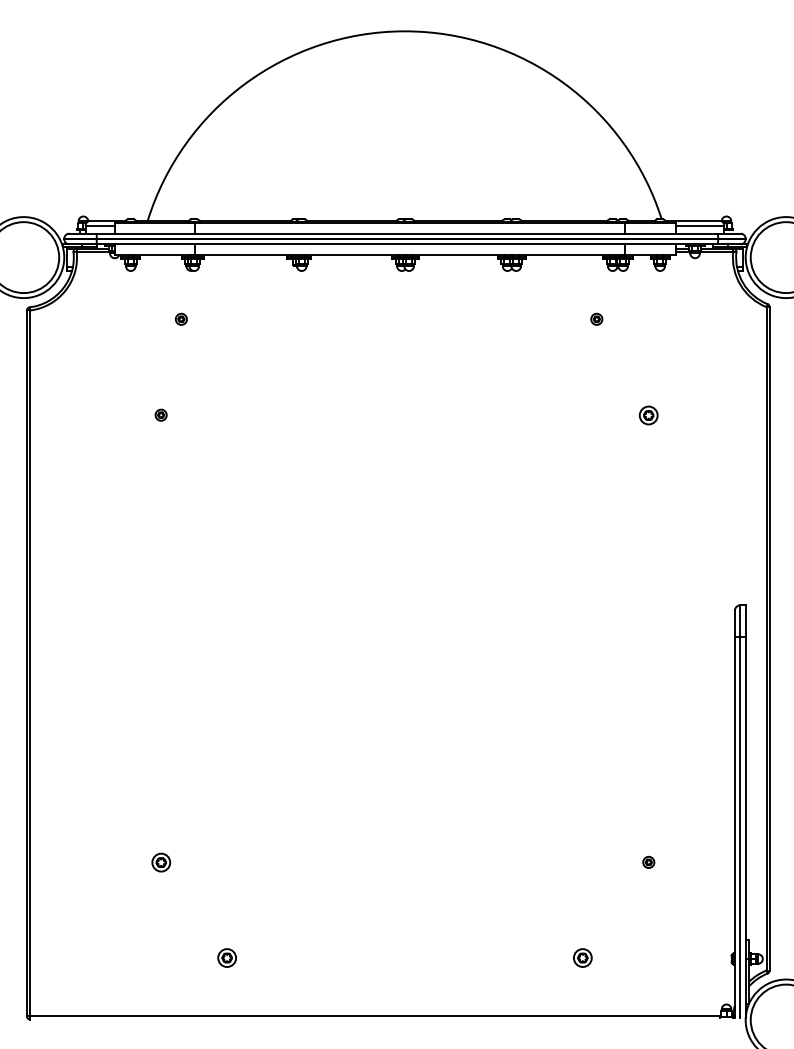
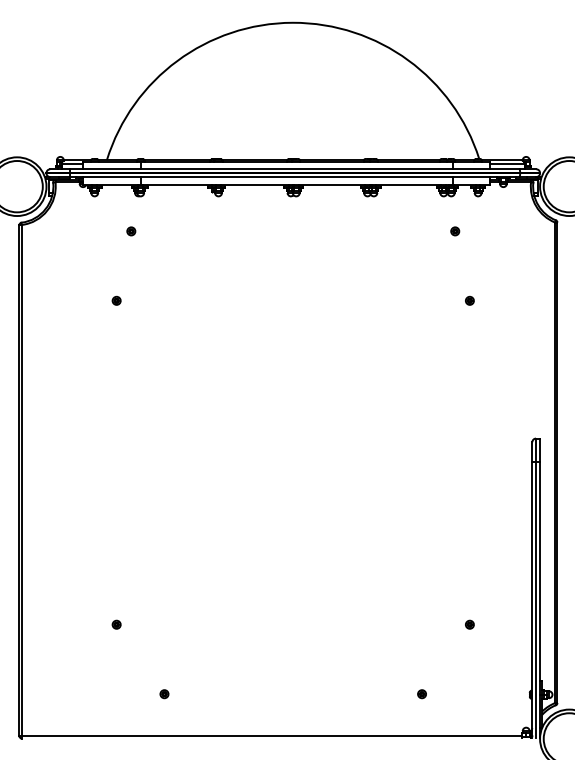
part: (597, 319) -> (455, 231), moved
part: (648, 414) -> (469, 300), size x0.62
part: (160, 862) -> (116, 624), size x0.62
part: (227, 958) -> (164, 694), size x0.62
part: (582, 958) -> (421, 694), size x0.62

